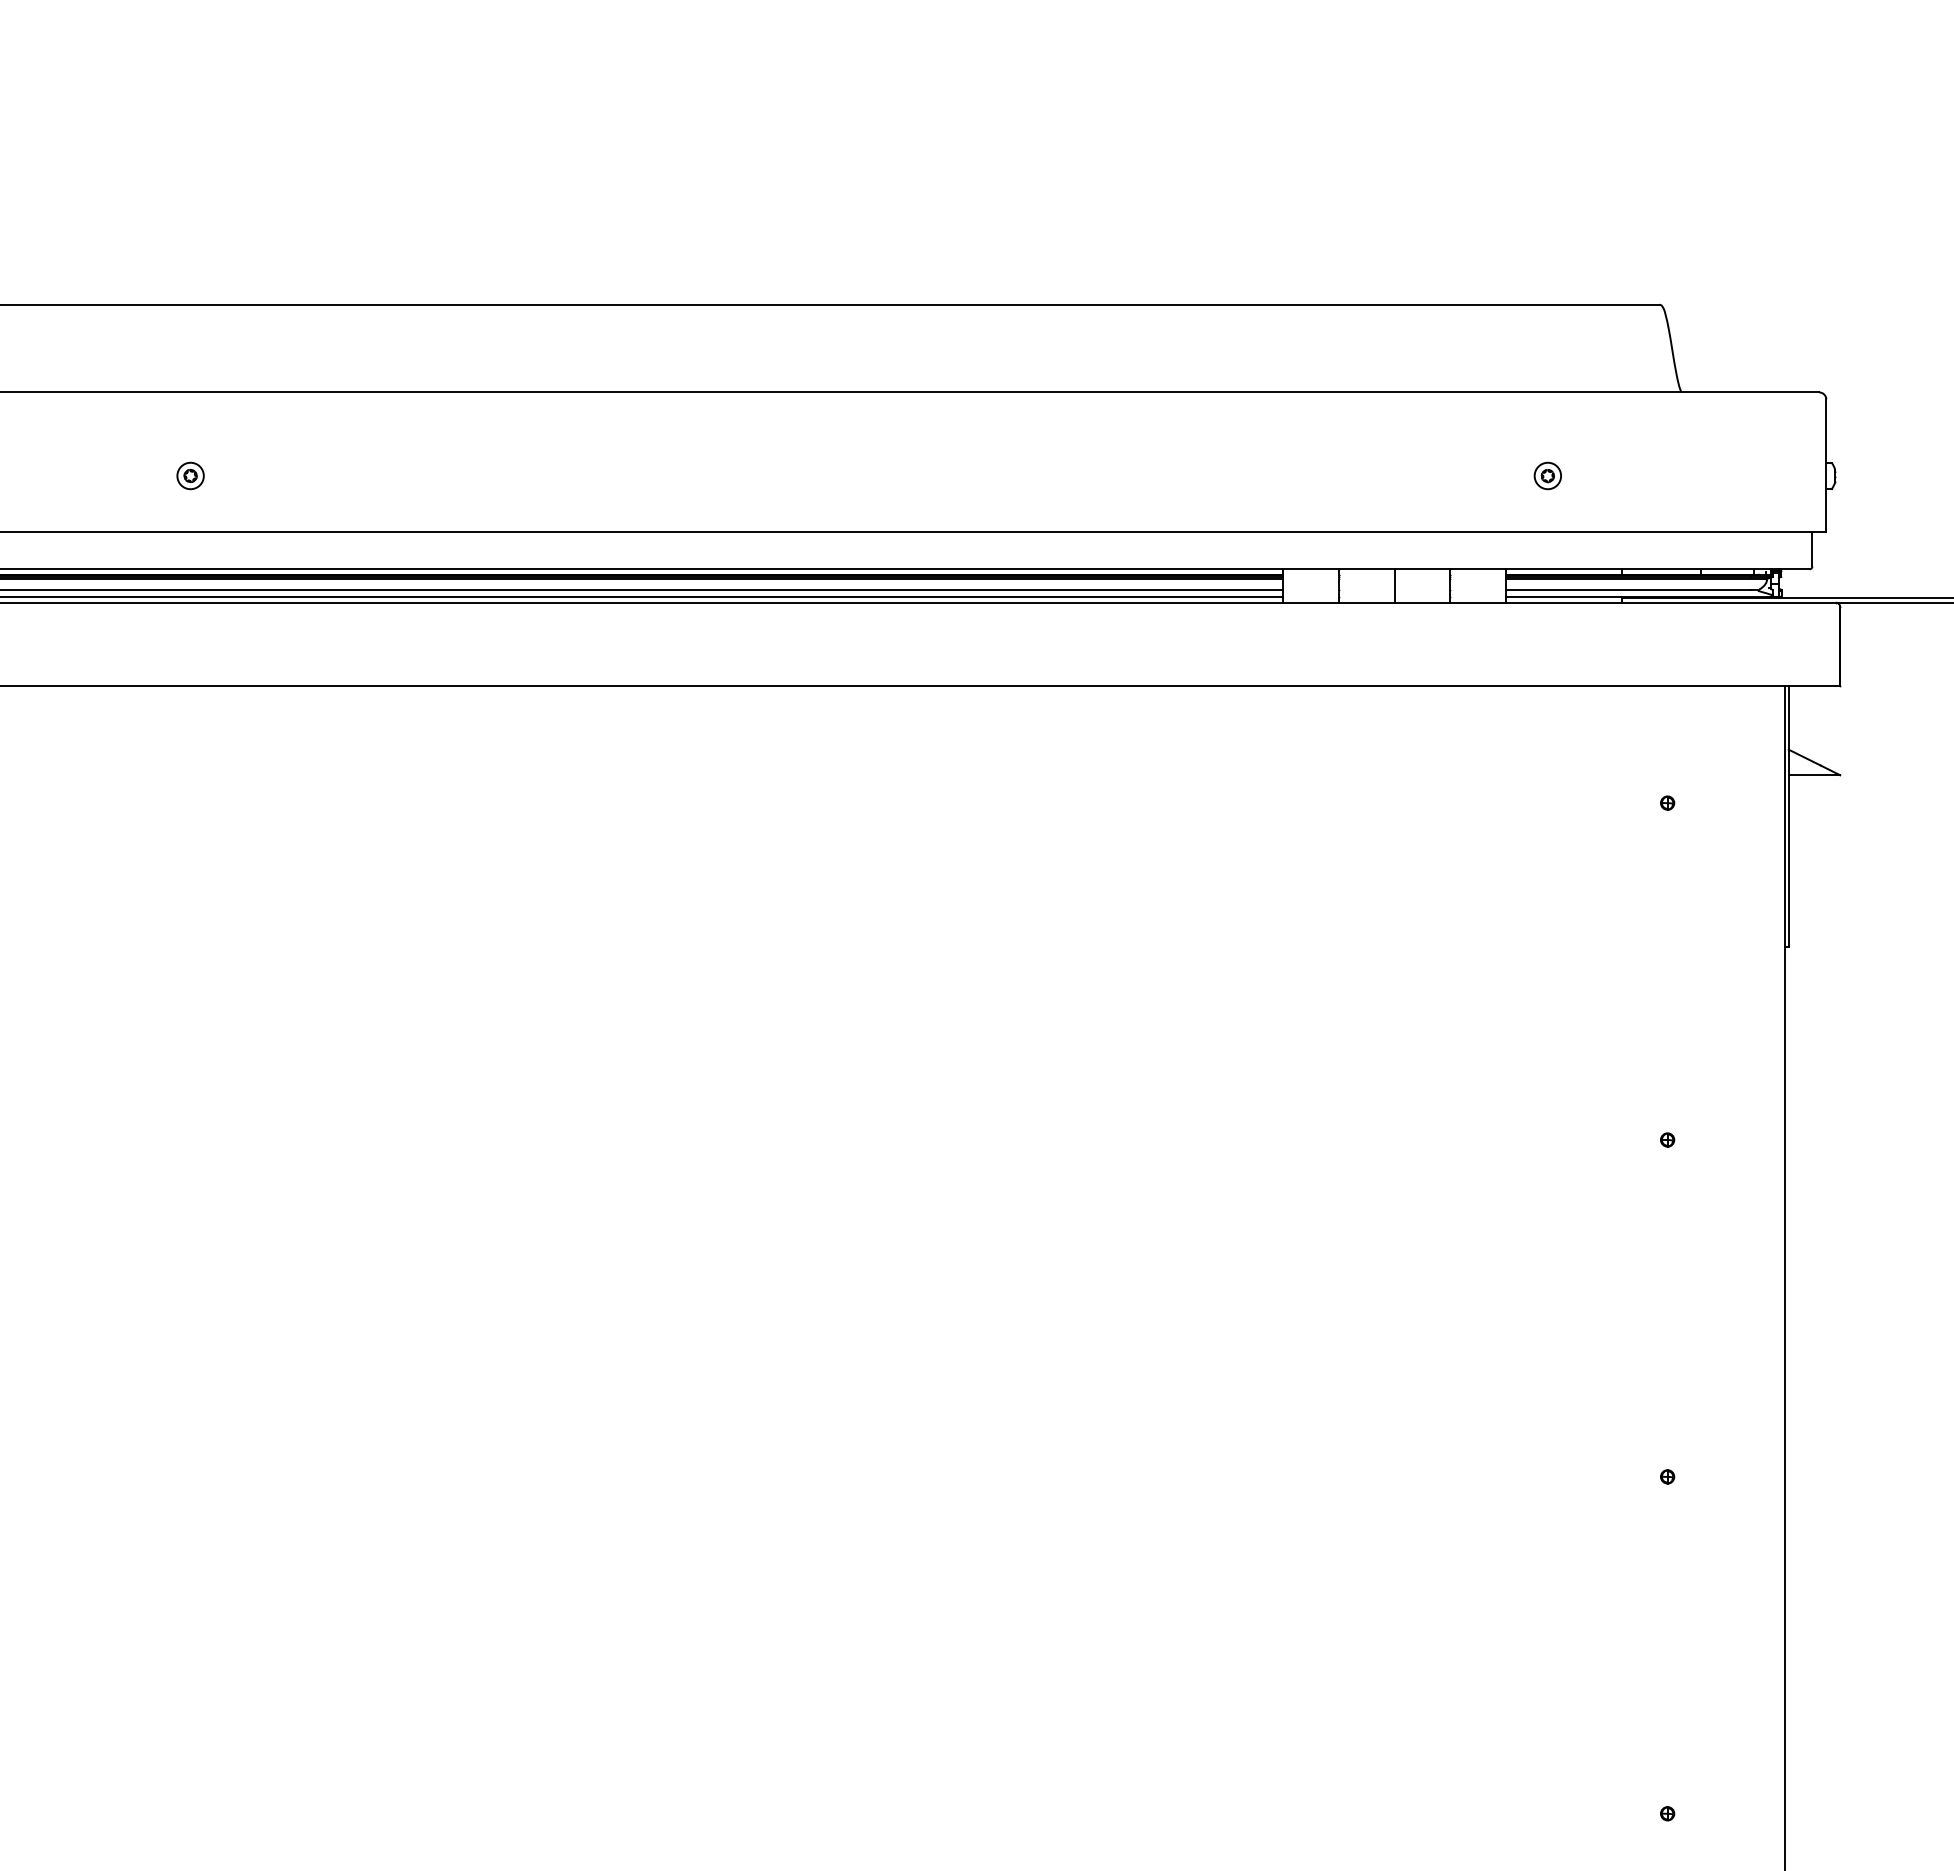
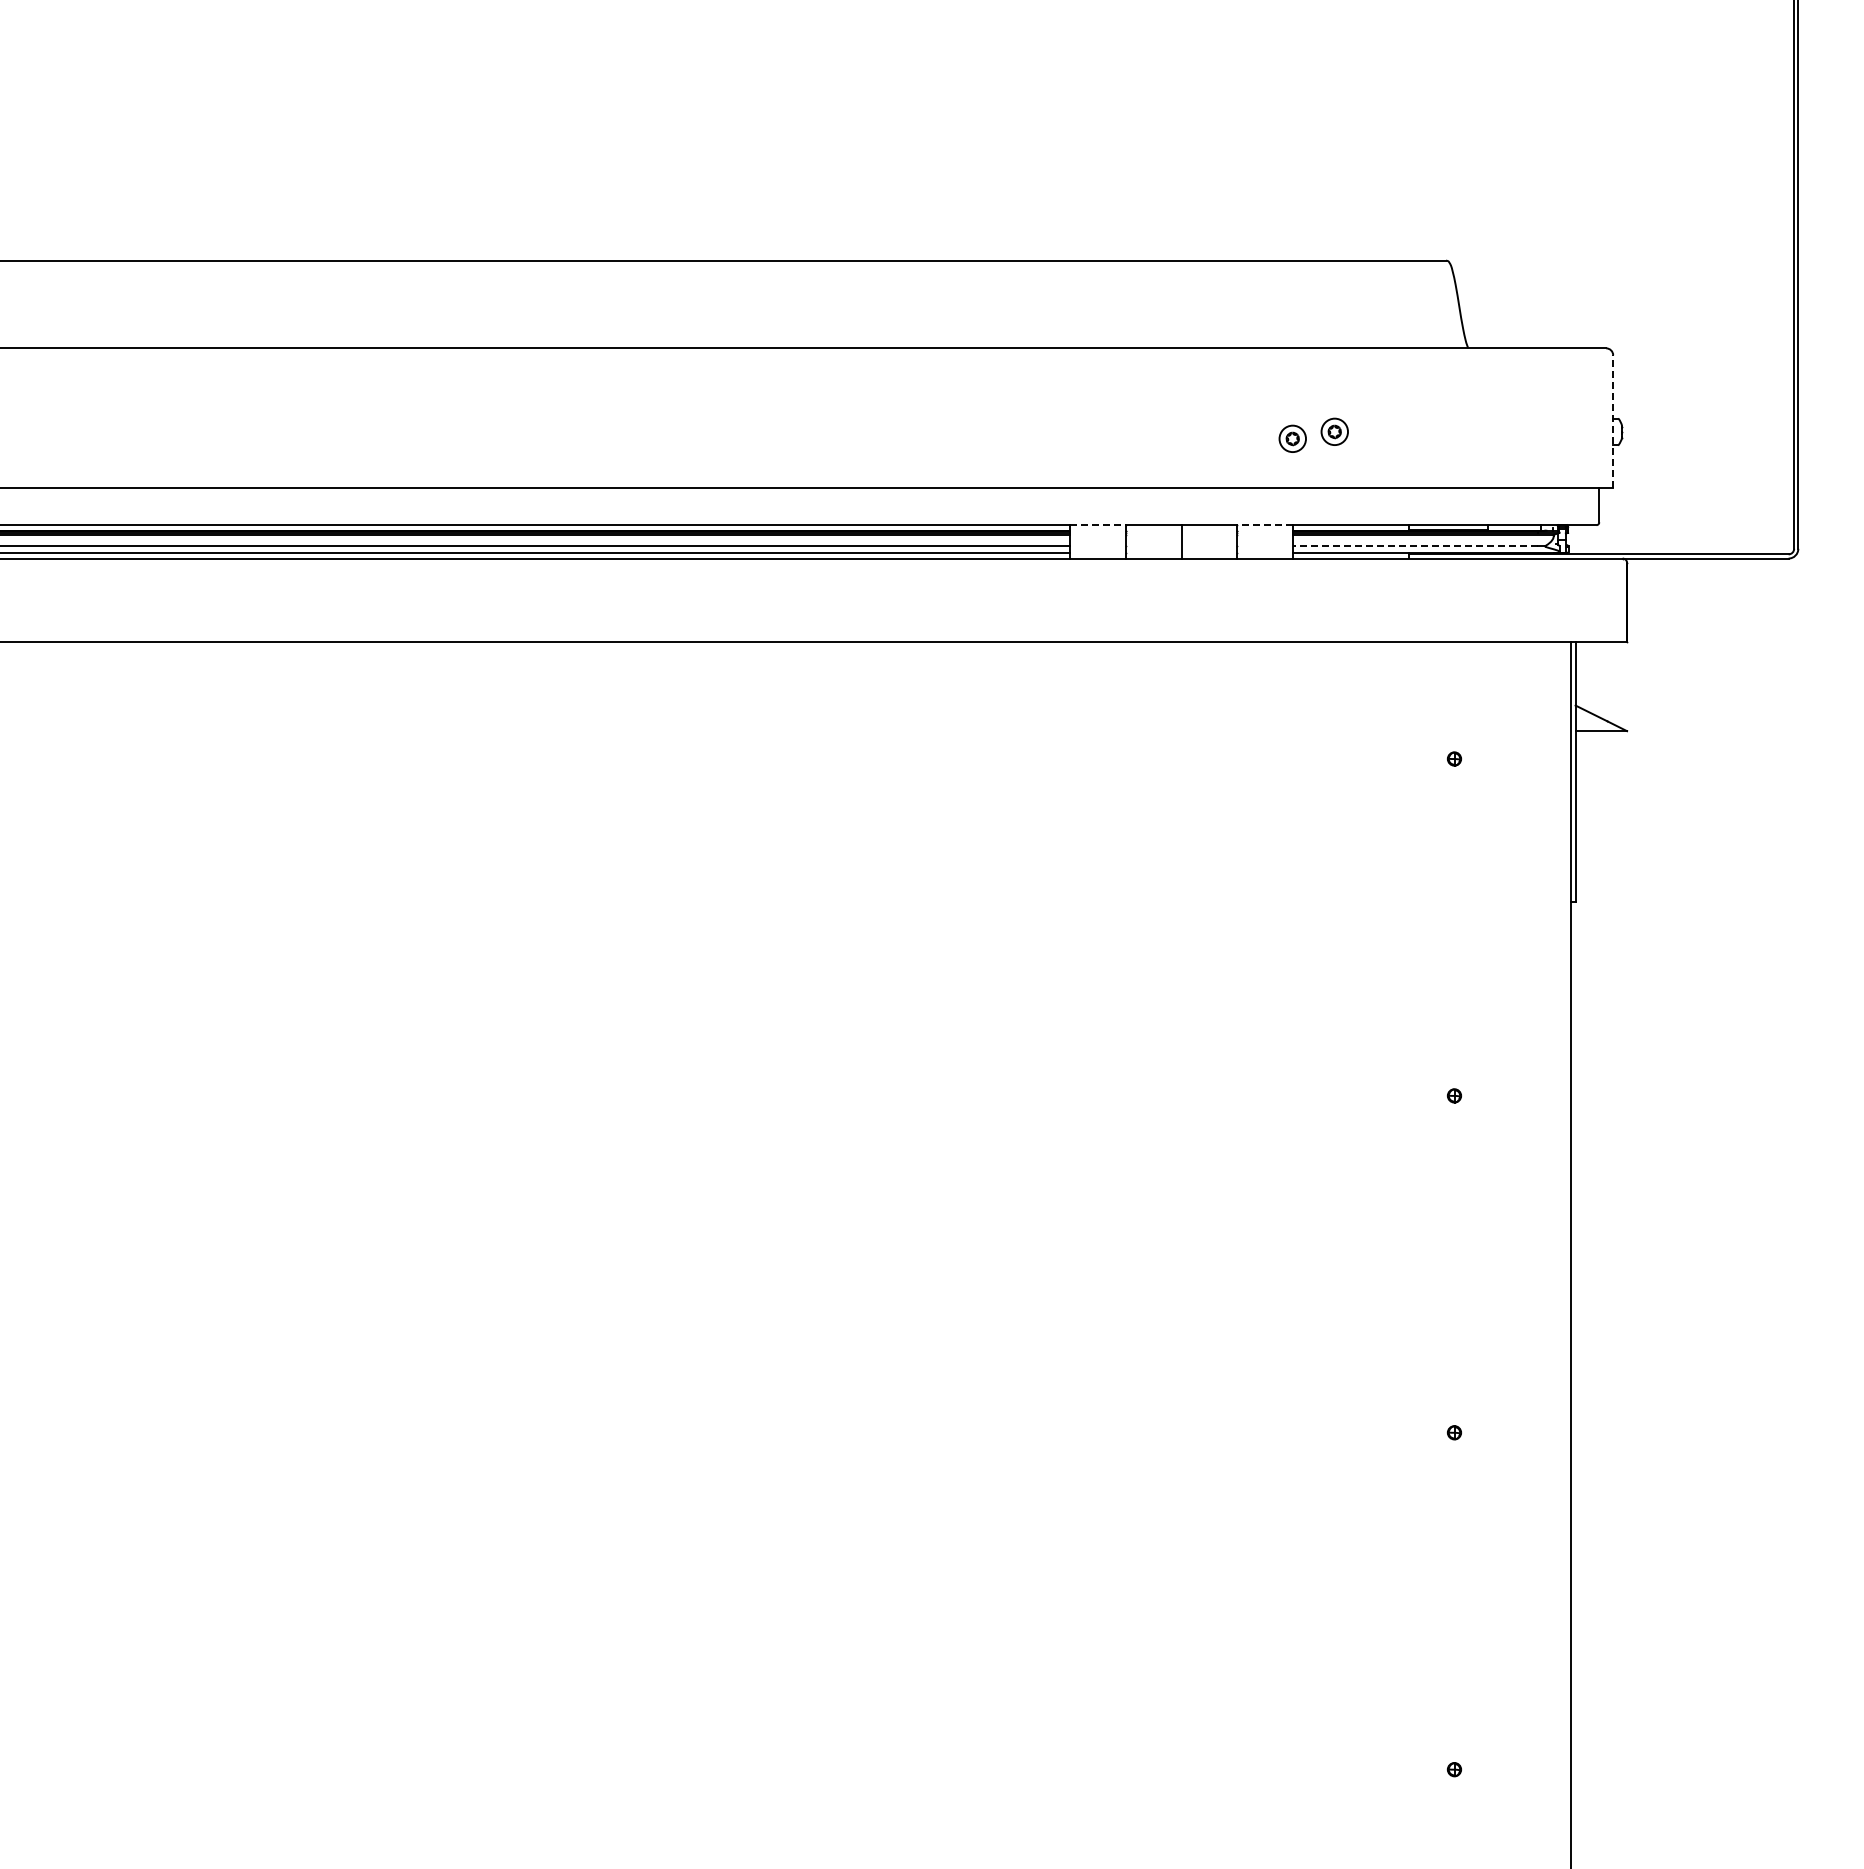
line: (1826, 465) -> (1613, 421), solid -> dashed
part: (1505, 482) -> (1292, 438), added
line: (1311, 569) -> (1098, 525), solid -> dashed
line: (1478, 569) -> (1265, 525), solid -> dashed
line: (1628, 589) -> (1415, 545), solid -> dashed

